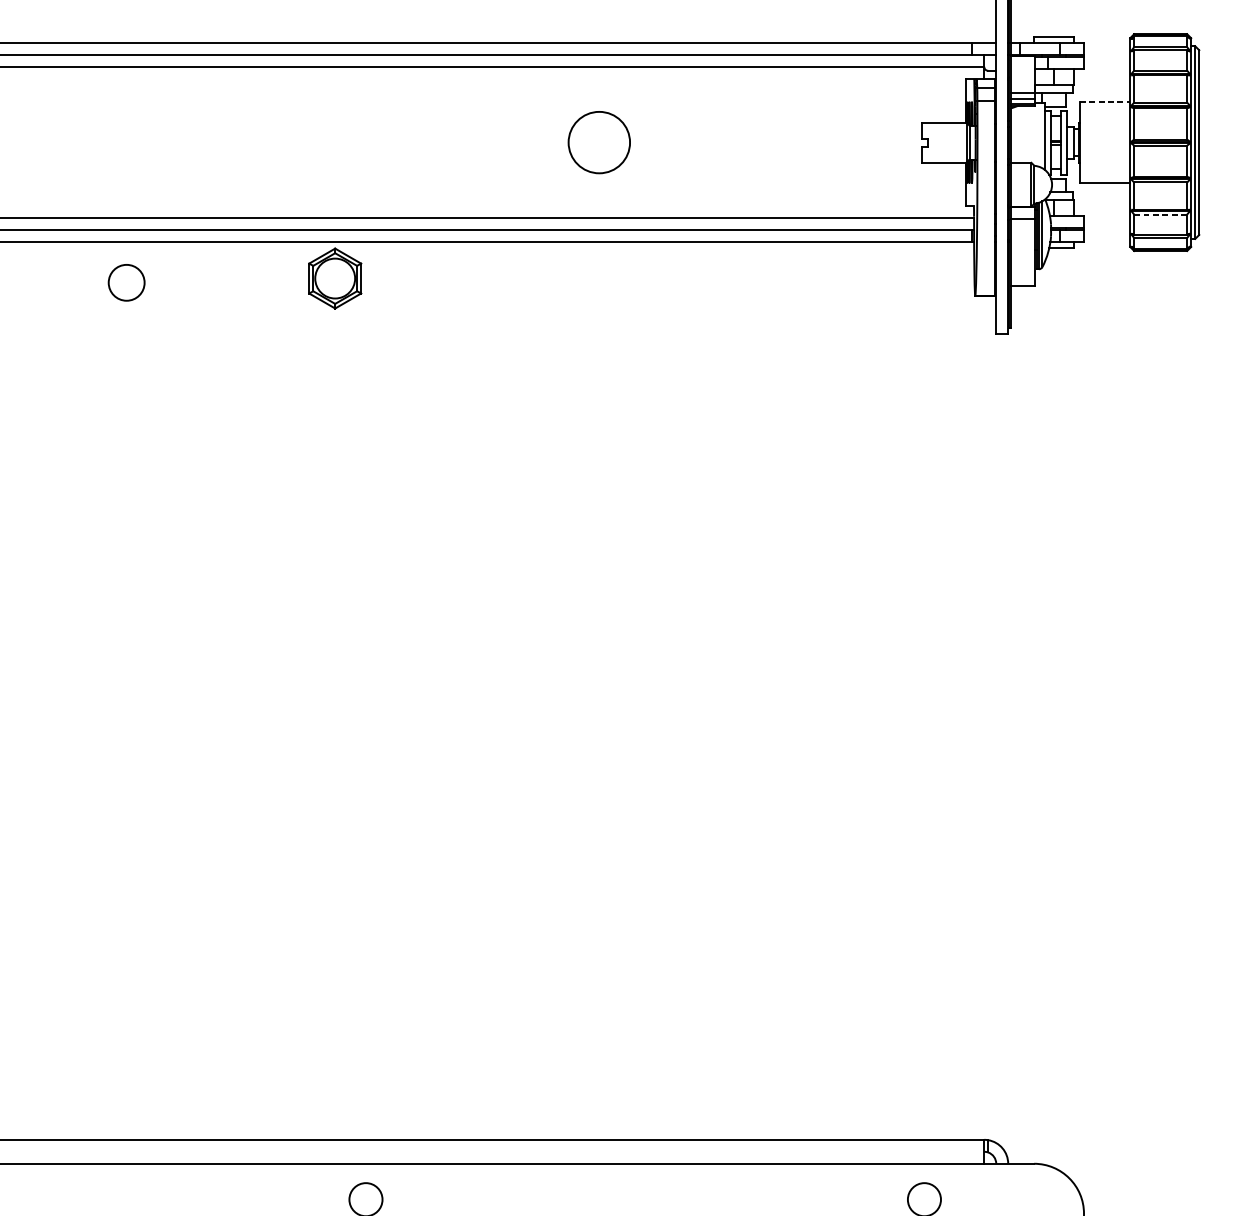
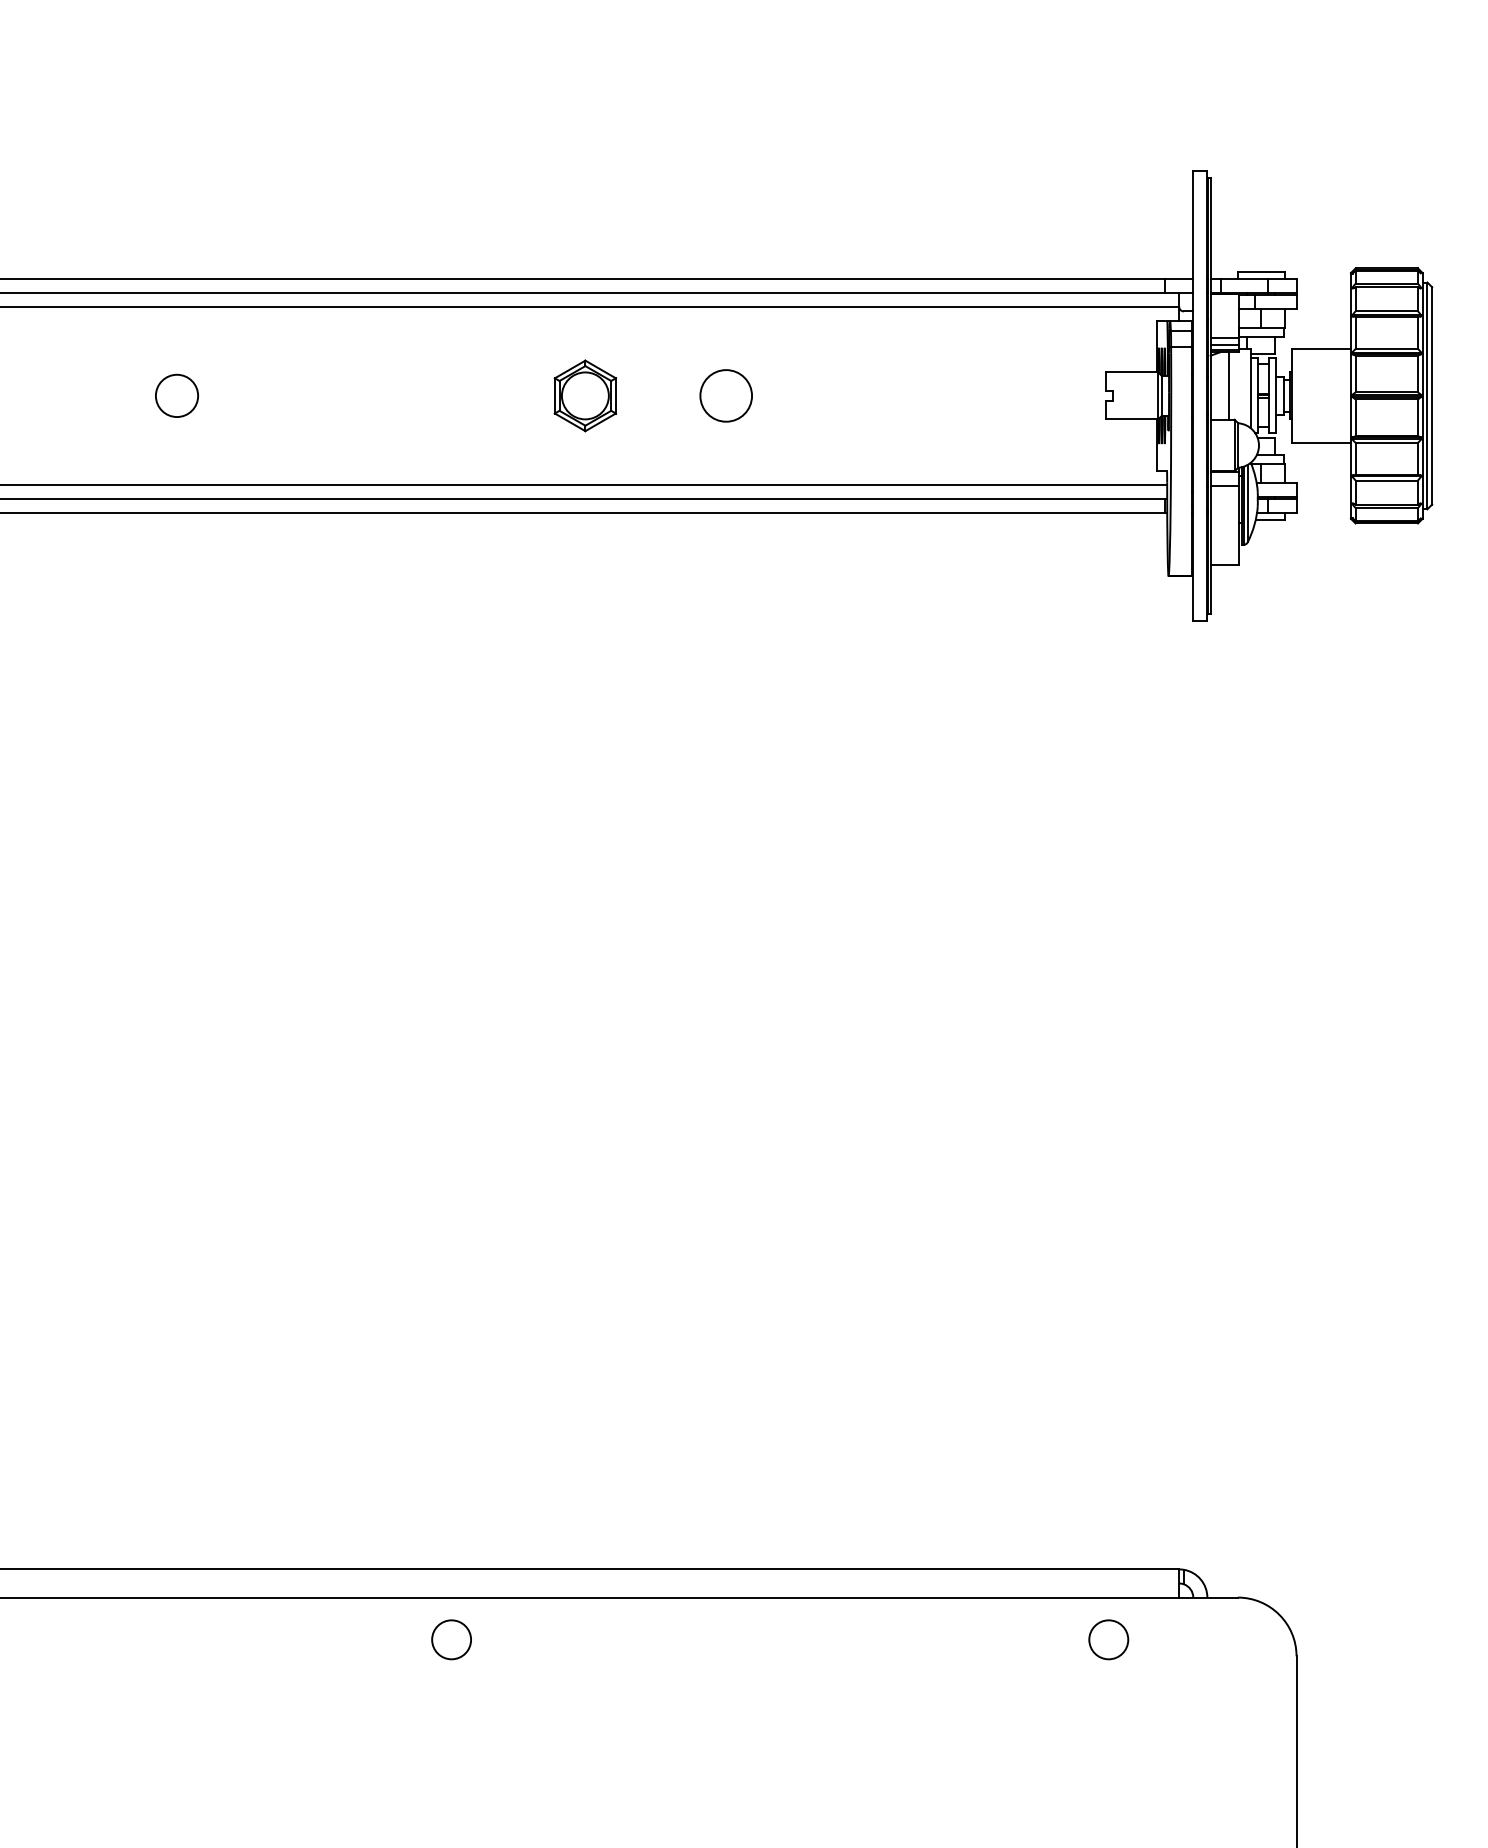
line: (1105, 102) -> (1321, 348), dashed -> solid
line: (1027, 133) -> (1229, 385), added
circle: (599, 142) -> (726, 395), size x0.71
line: (1161, 214) -> (1387, 480), dashed -> solid
part: (335, 278) -> (585, 395), moved
circle: (126, 282) -> (176, 395), moved

